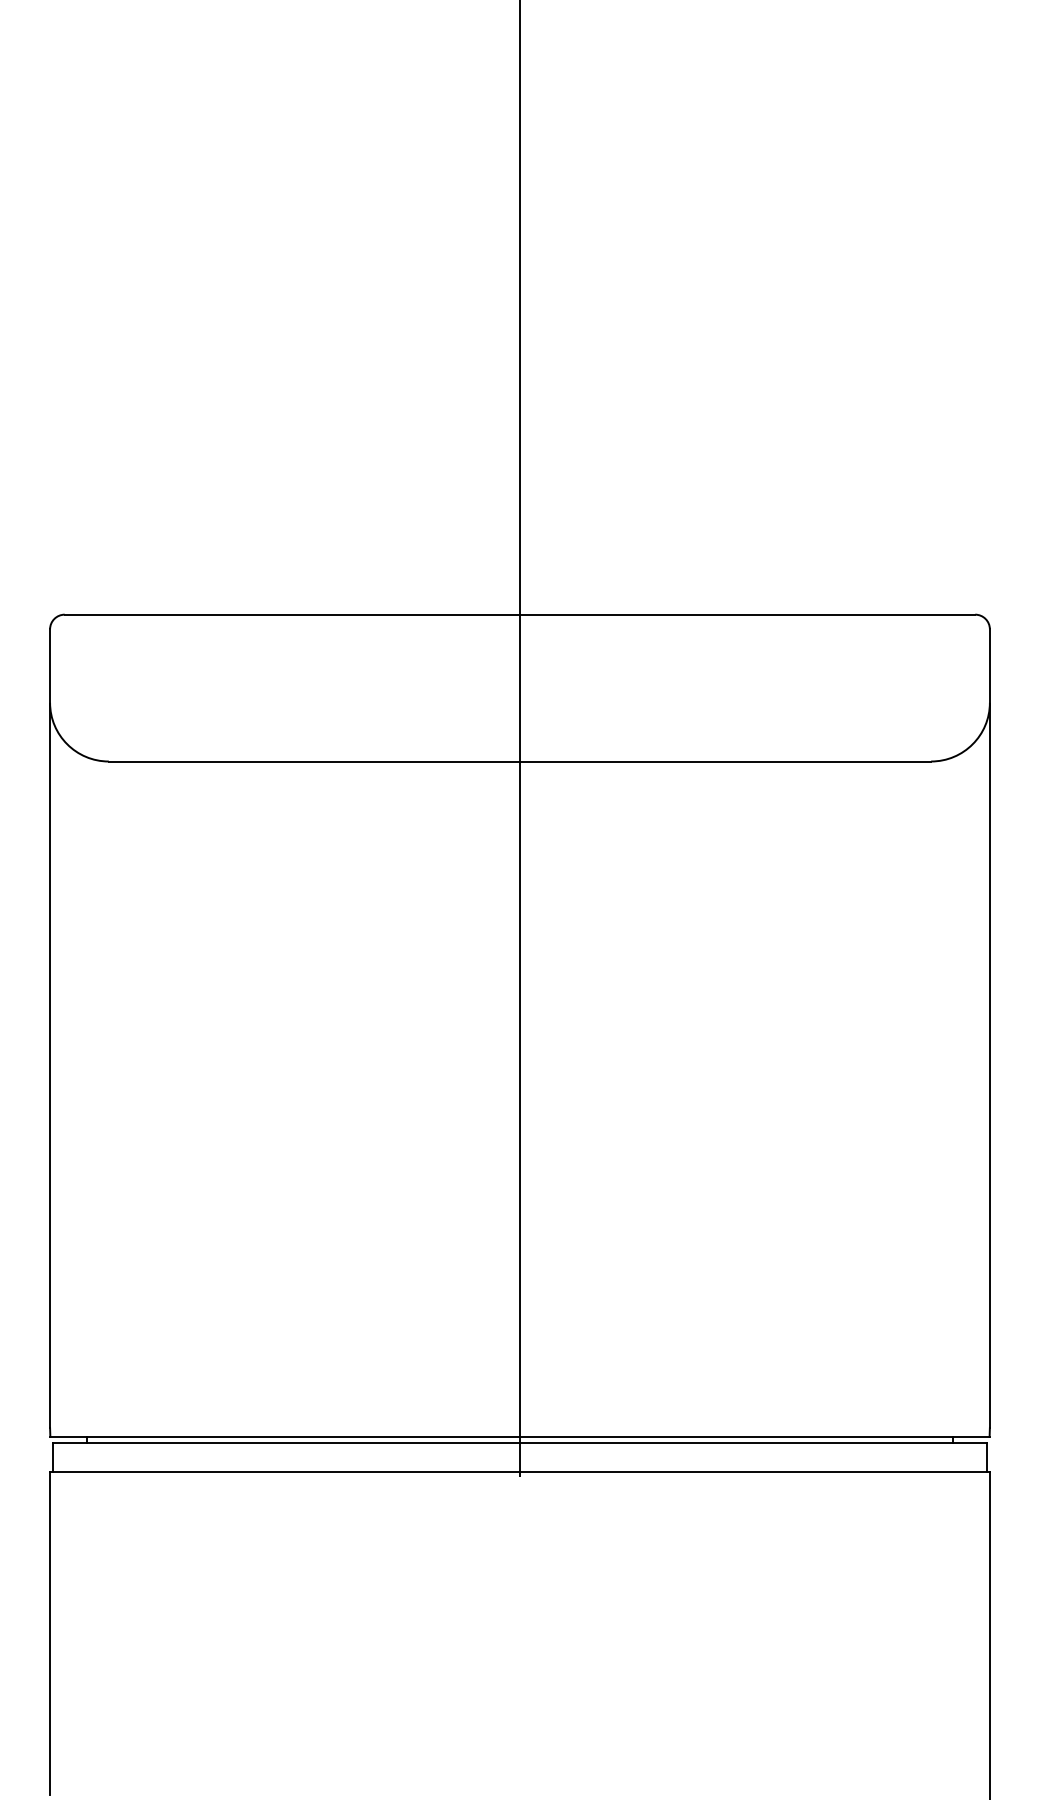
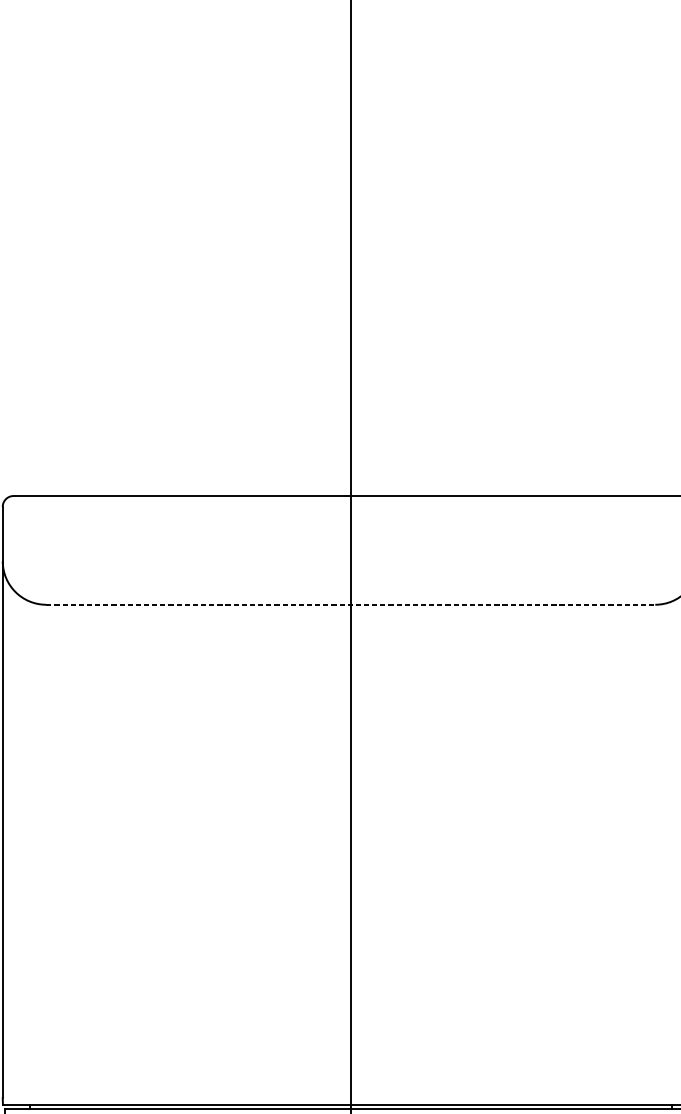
line: (520, 761) -> (351, 604), solid -> dashed

